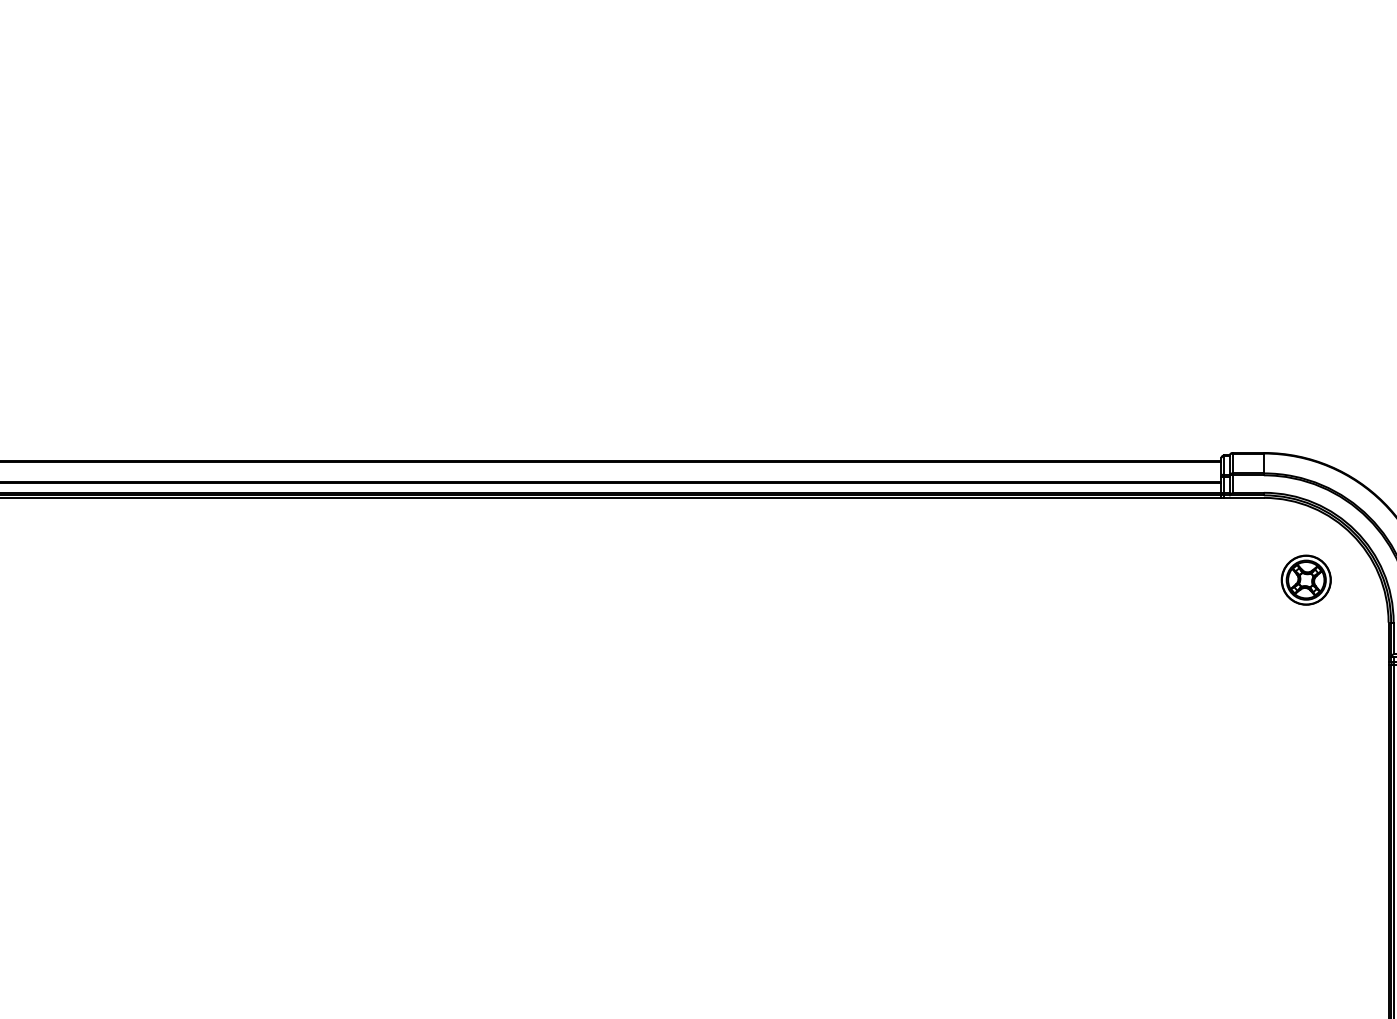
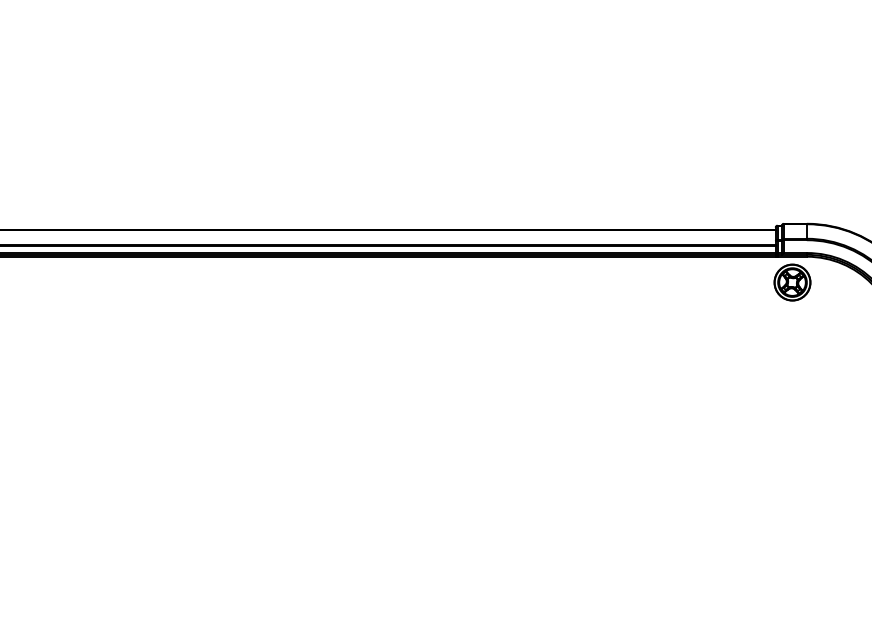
part: (1305, 579) -> (791, 282), moved

